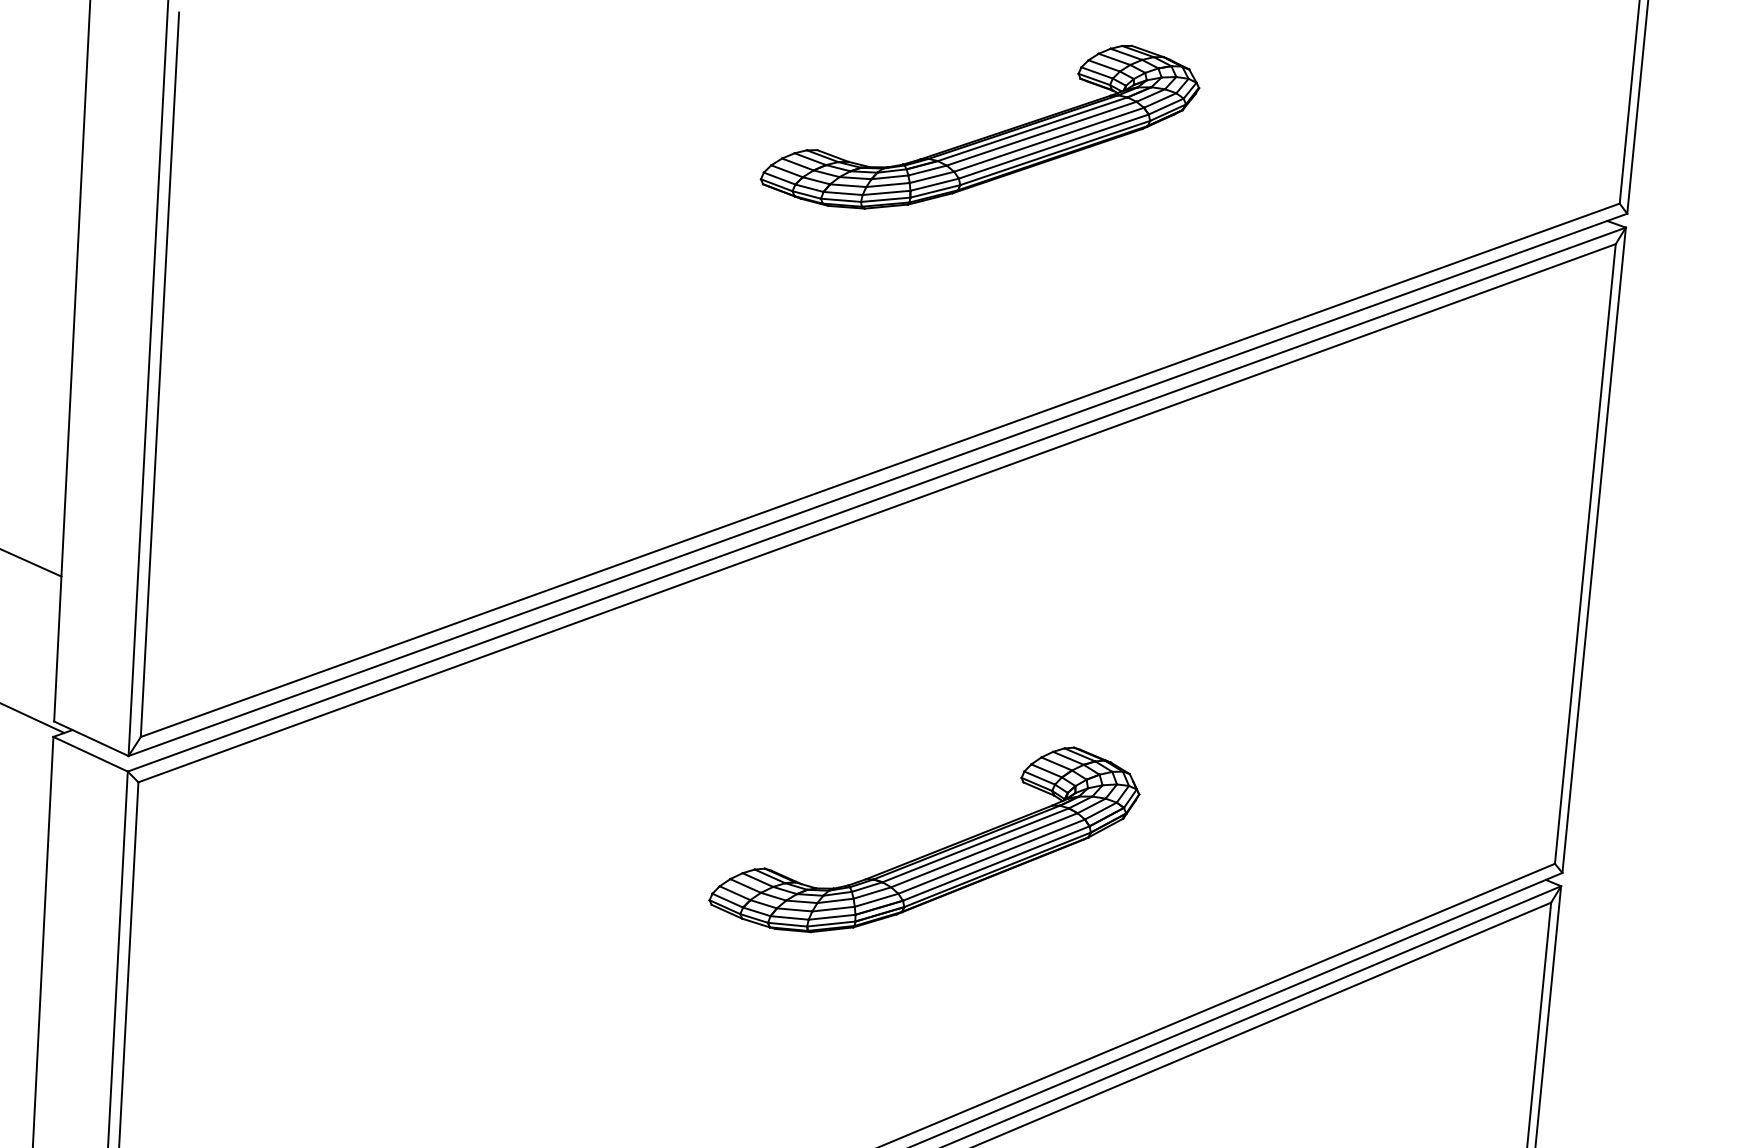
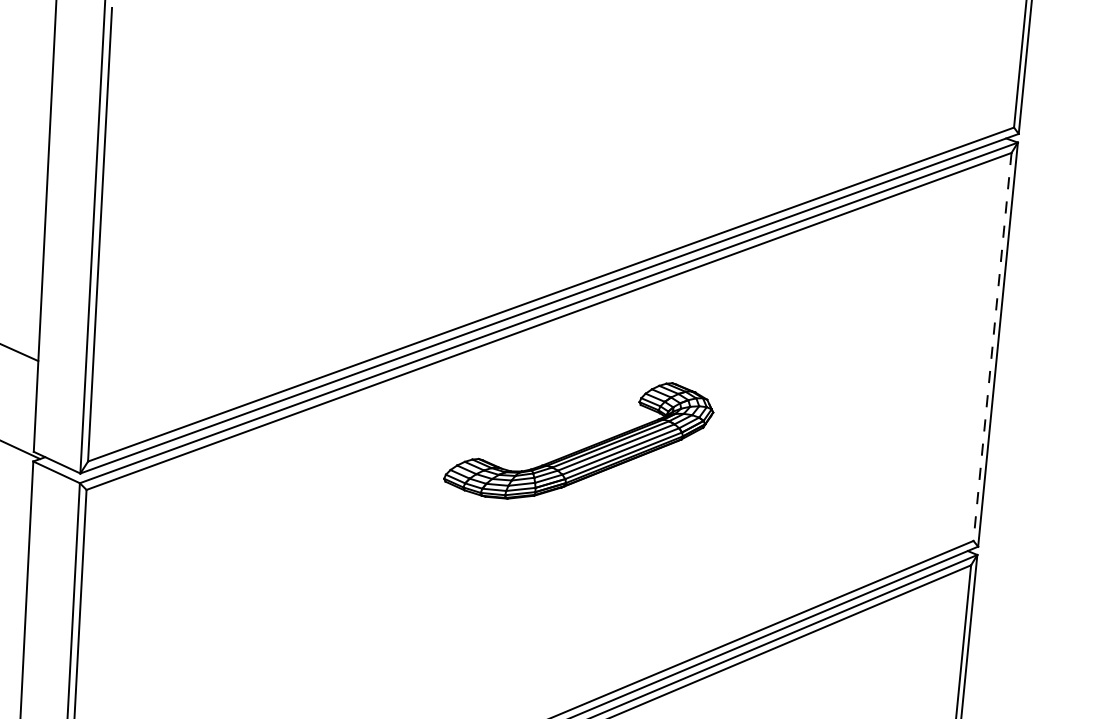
part: (983, 136) -> (615, 85), removed
line: (1585, 553) -> (992, 346), solid -> dashed
part: (930, 851) -> (582, 448), moved

